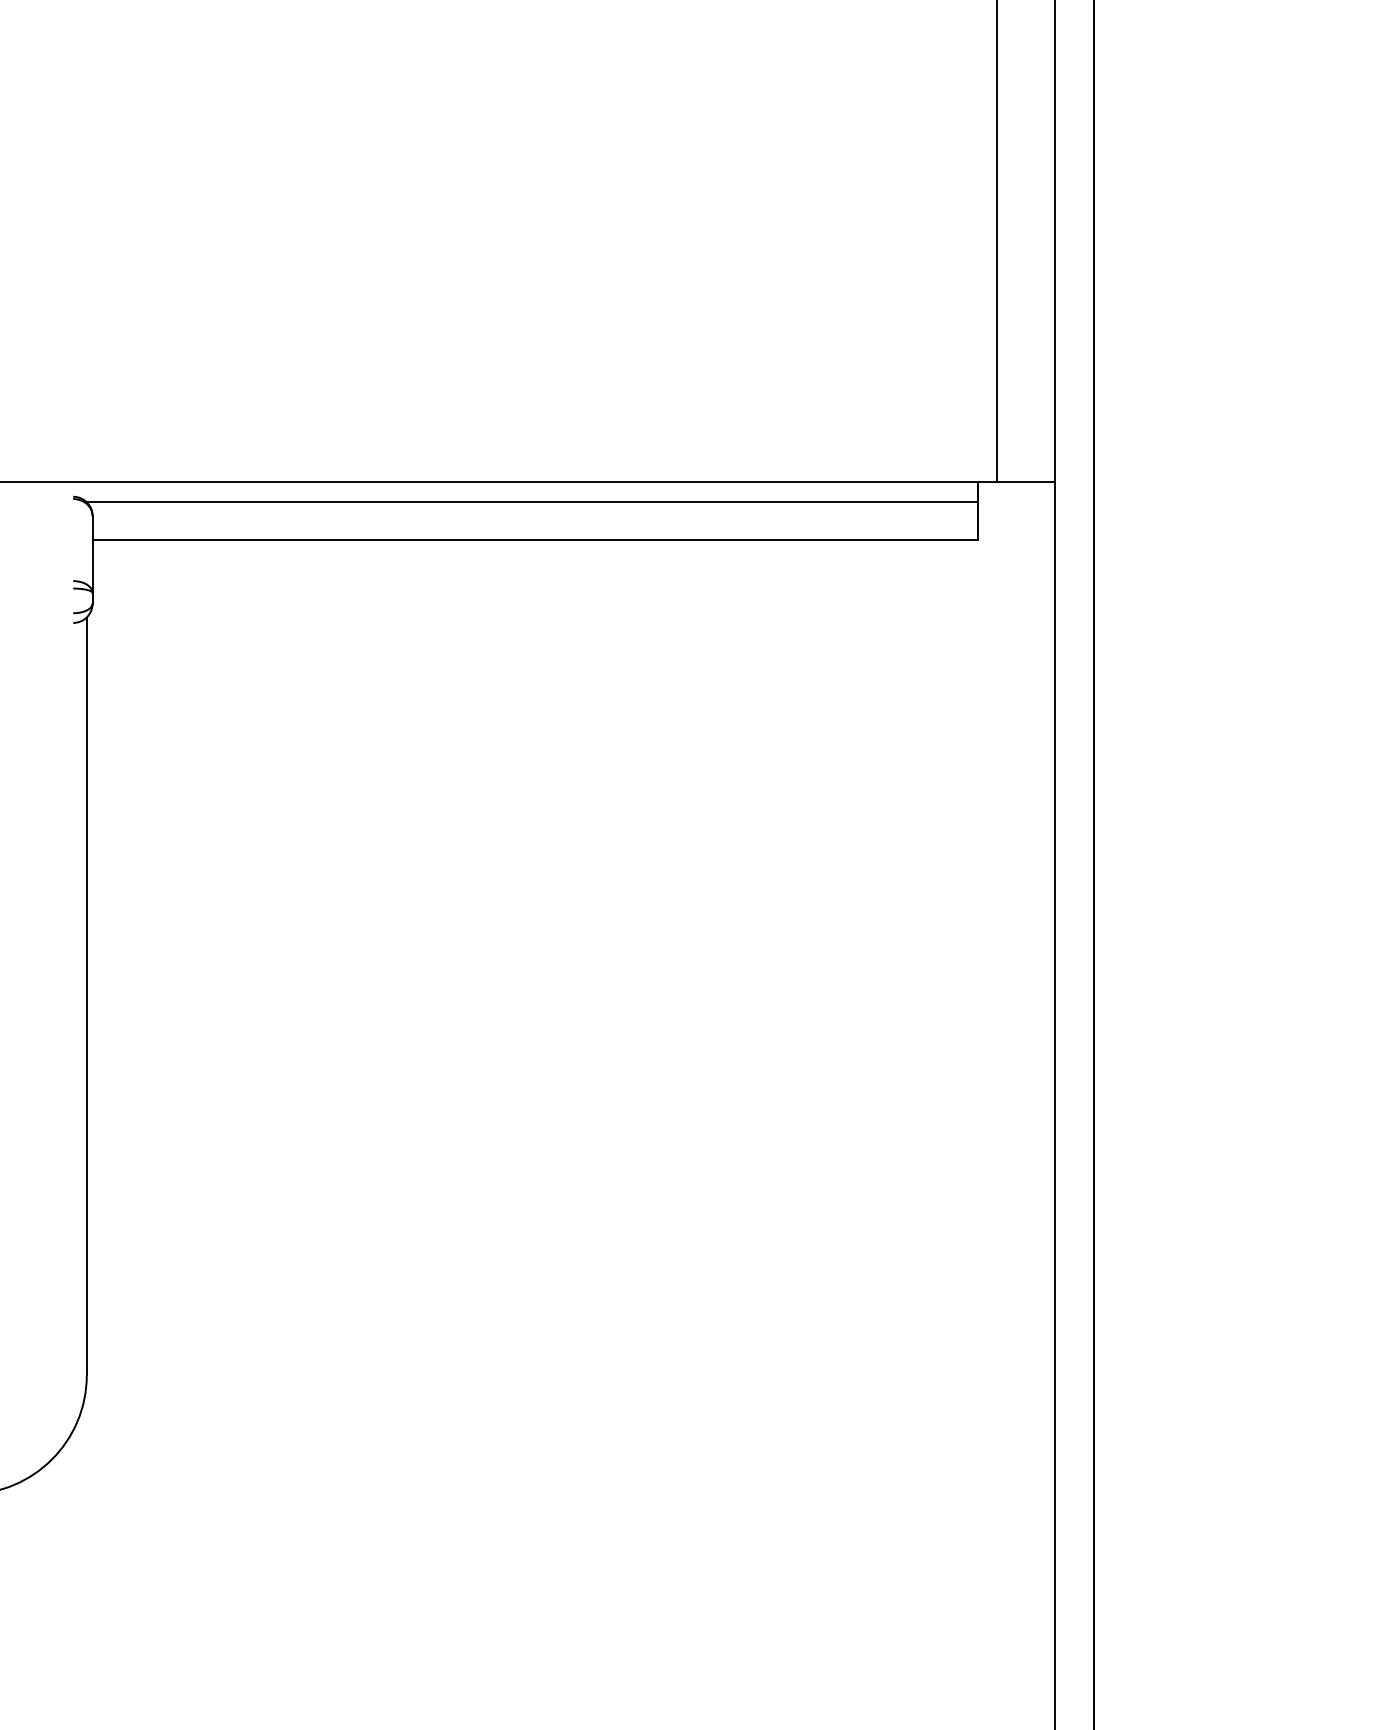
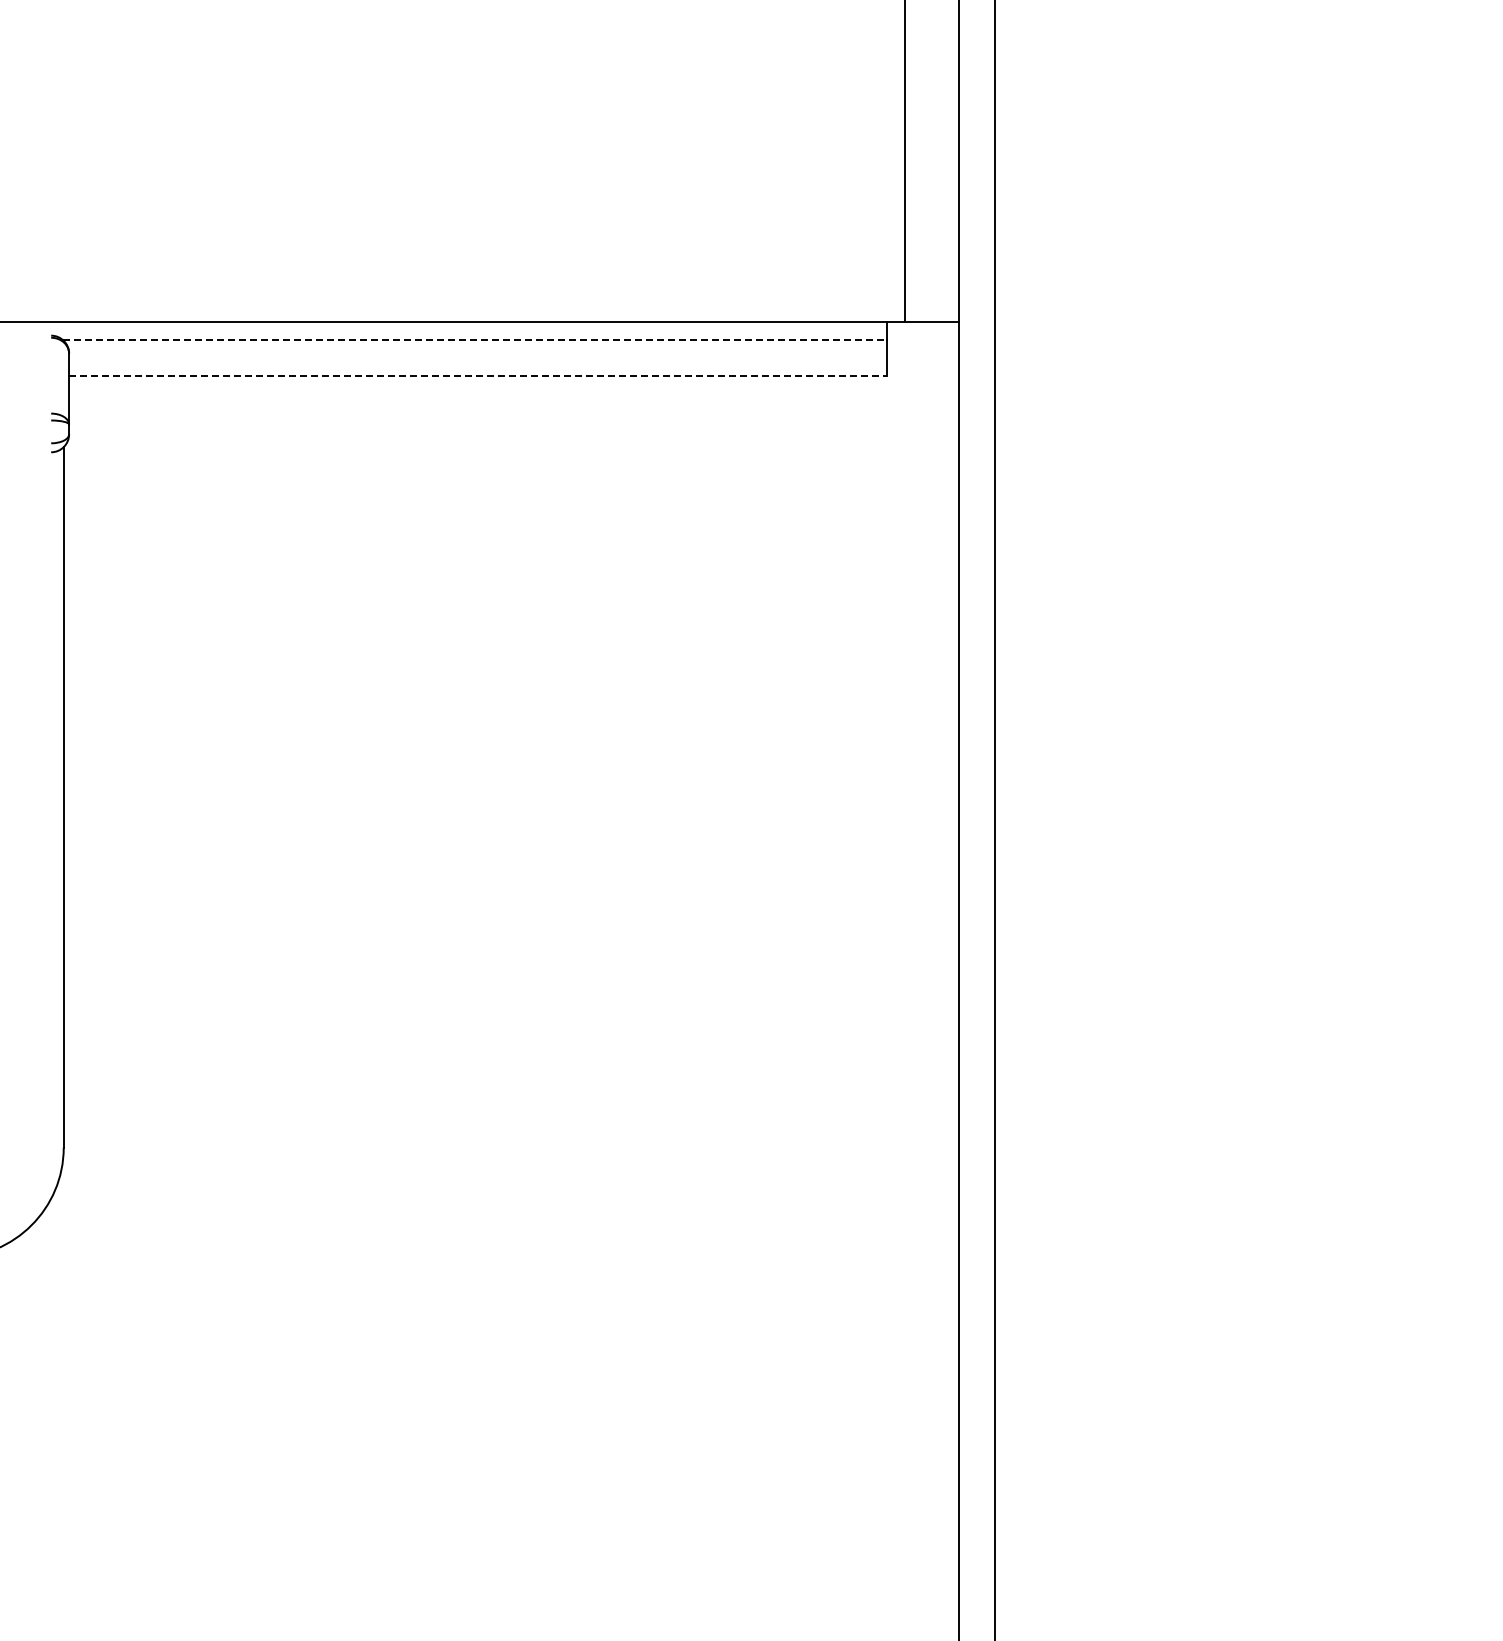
line: (532, 501) -> (475, 340), solid -> dashed
line: (535, 540) -> (478, 376), solid -> dashed

